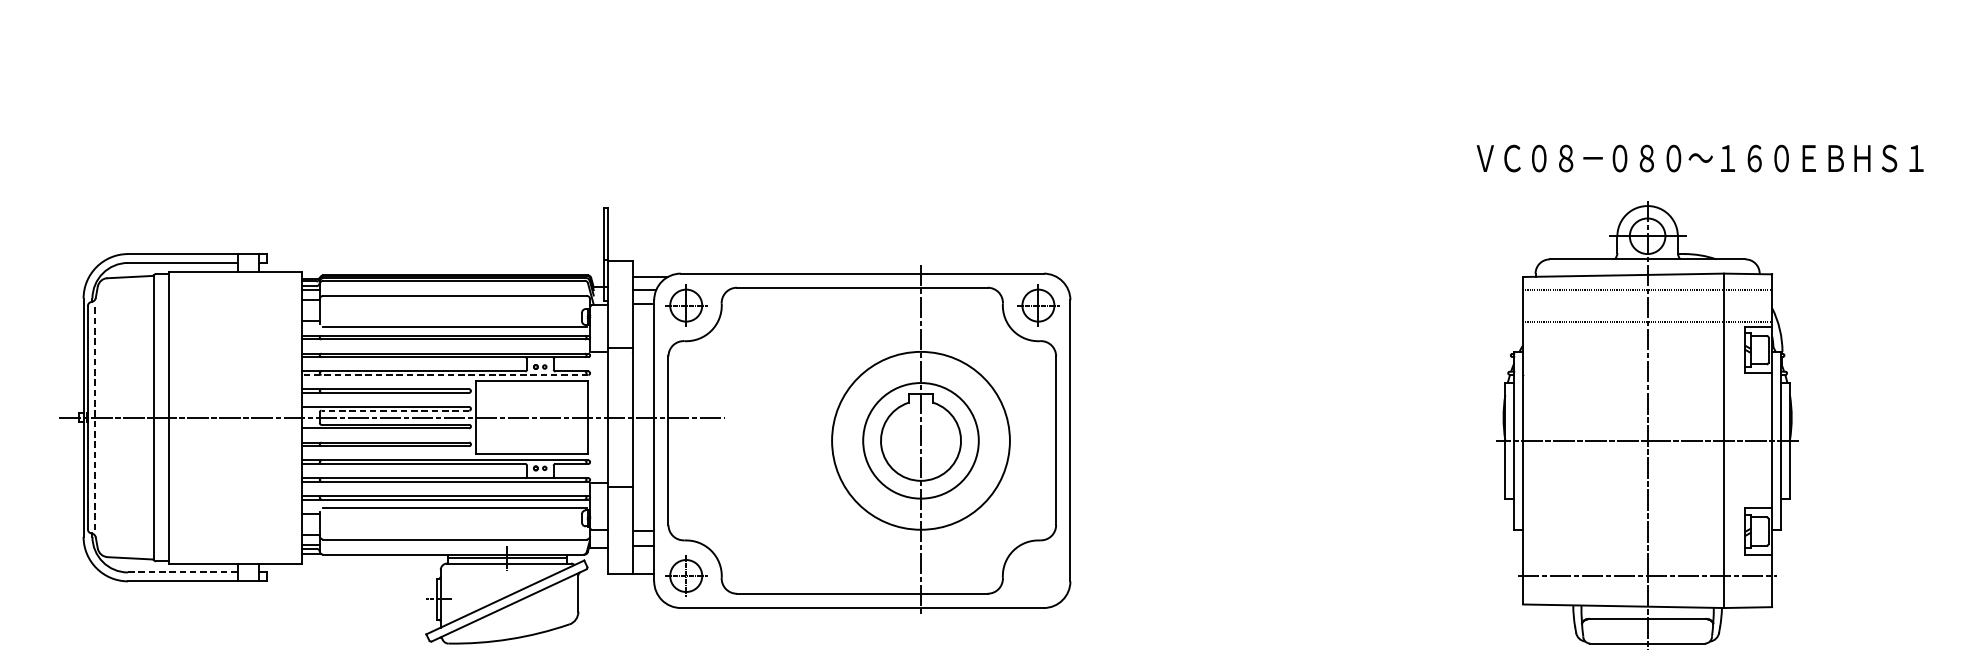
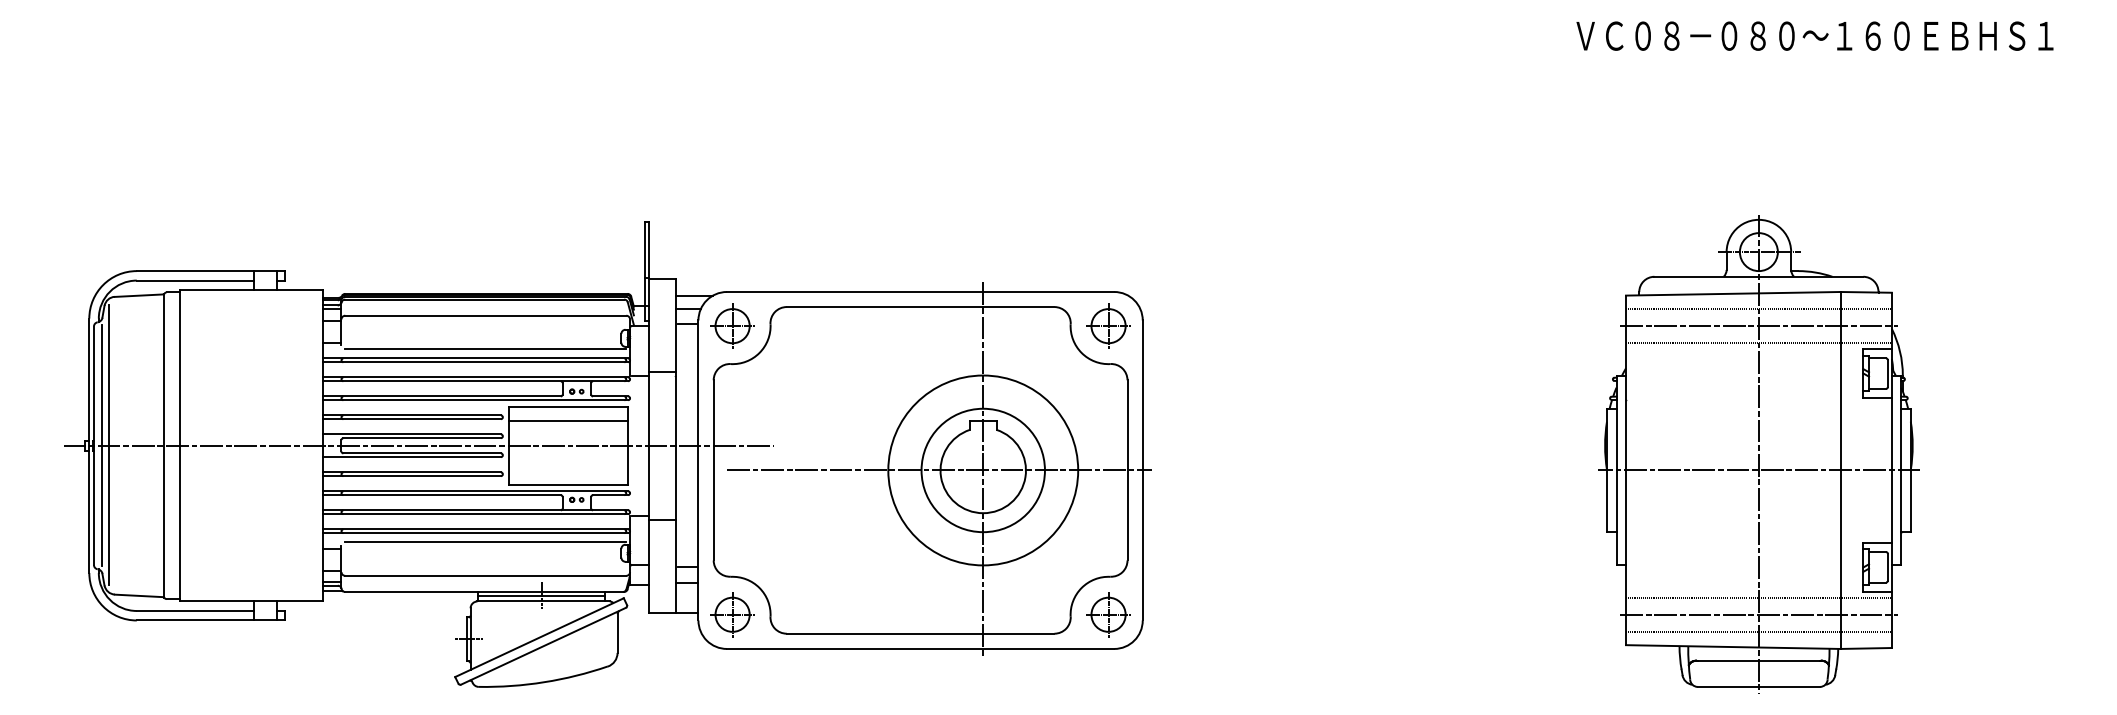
text: (1699, 157) -> (1814, 35), moved
line: (1647, 305) -> (1758, 326), added
line: (445, 375) -> (475, 400), dashed -> solid
line: (532, 394) -> (568, 421), added
line: (395, 410) -> (422, 438), dashed -> solid
line: (94, 417) -> (101, 445), dashed -> solid
line: (102, 417) -> (109, 445), added
line: (880, 440) -> (939, 470), added
line: (1647, 559) -> (1758, 597), added
line: (183, 572) -> (195, 610), dashed -> solid
part: (1038, 575) -> (1108, 614), added
line: (1647, 591) -> (1758, 631), added

